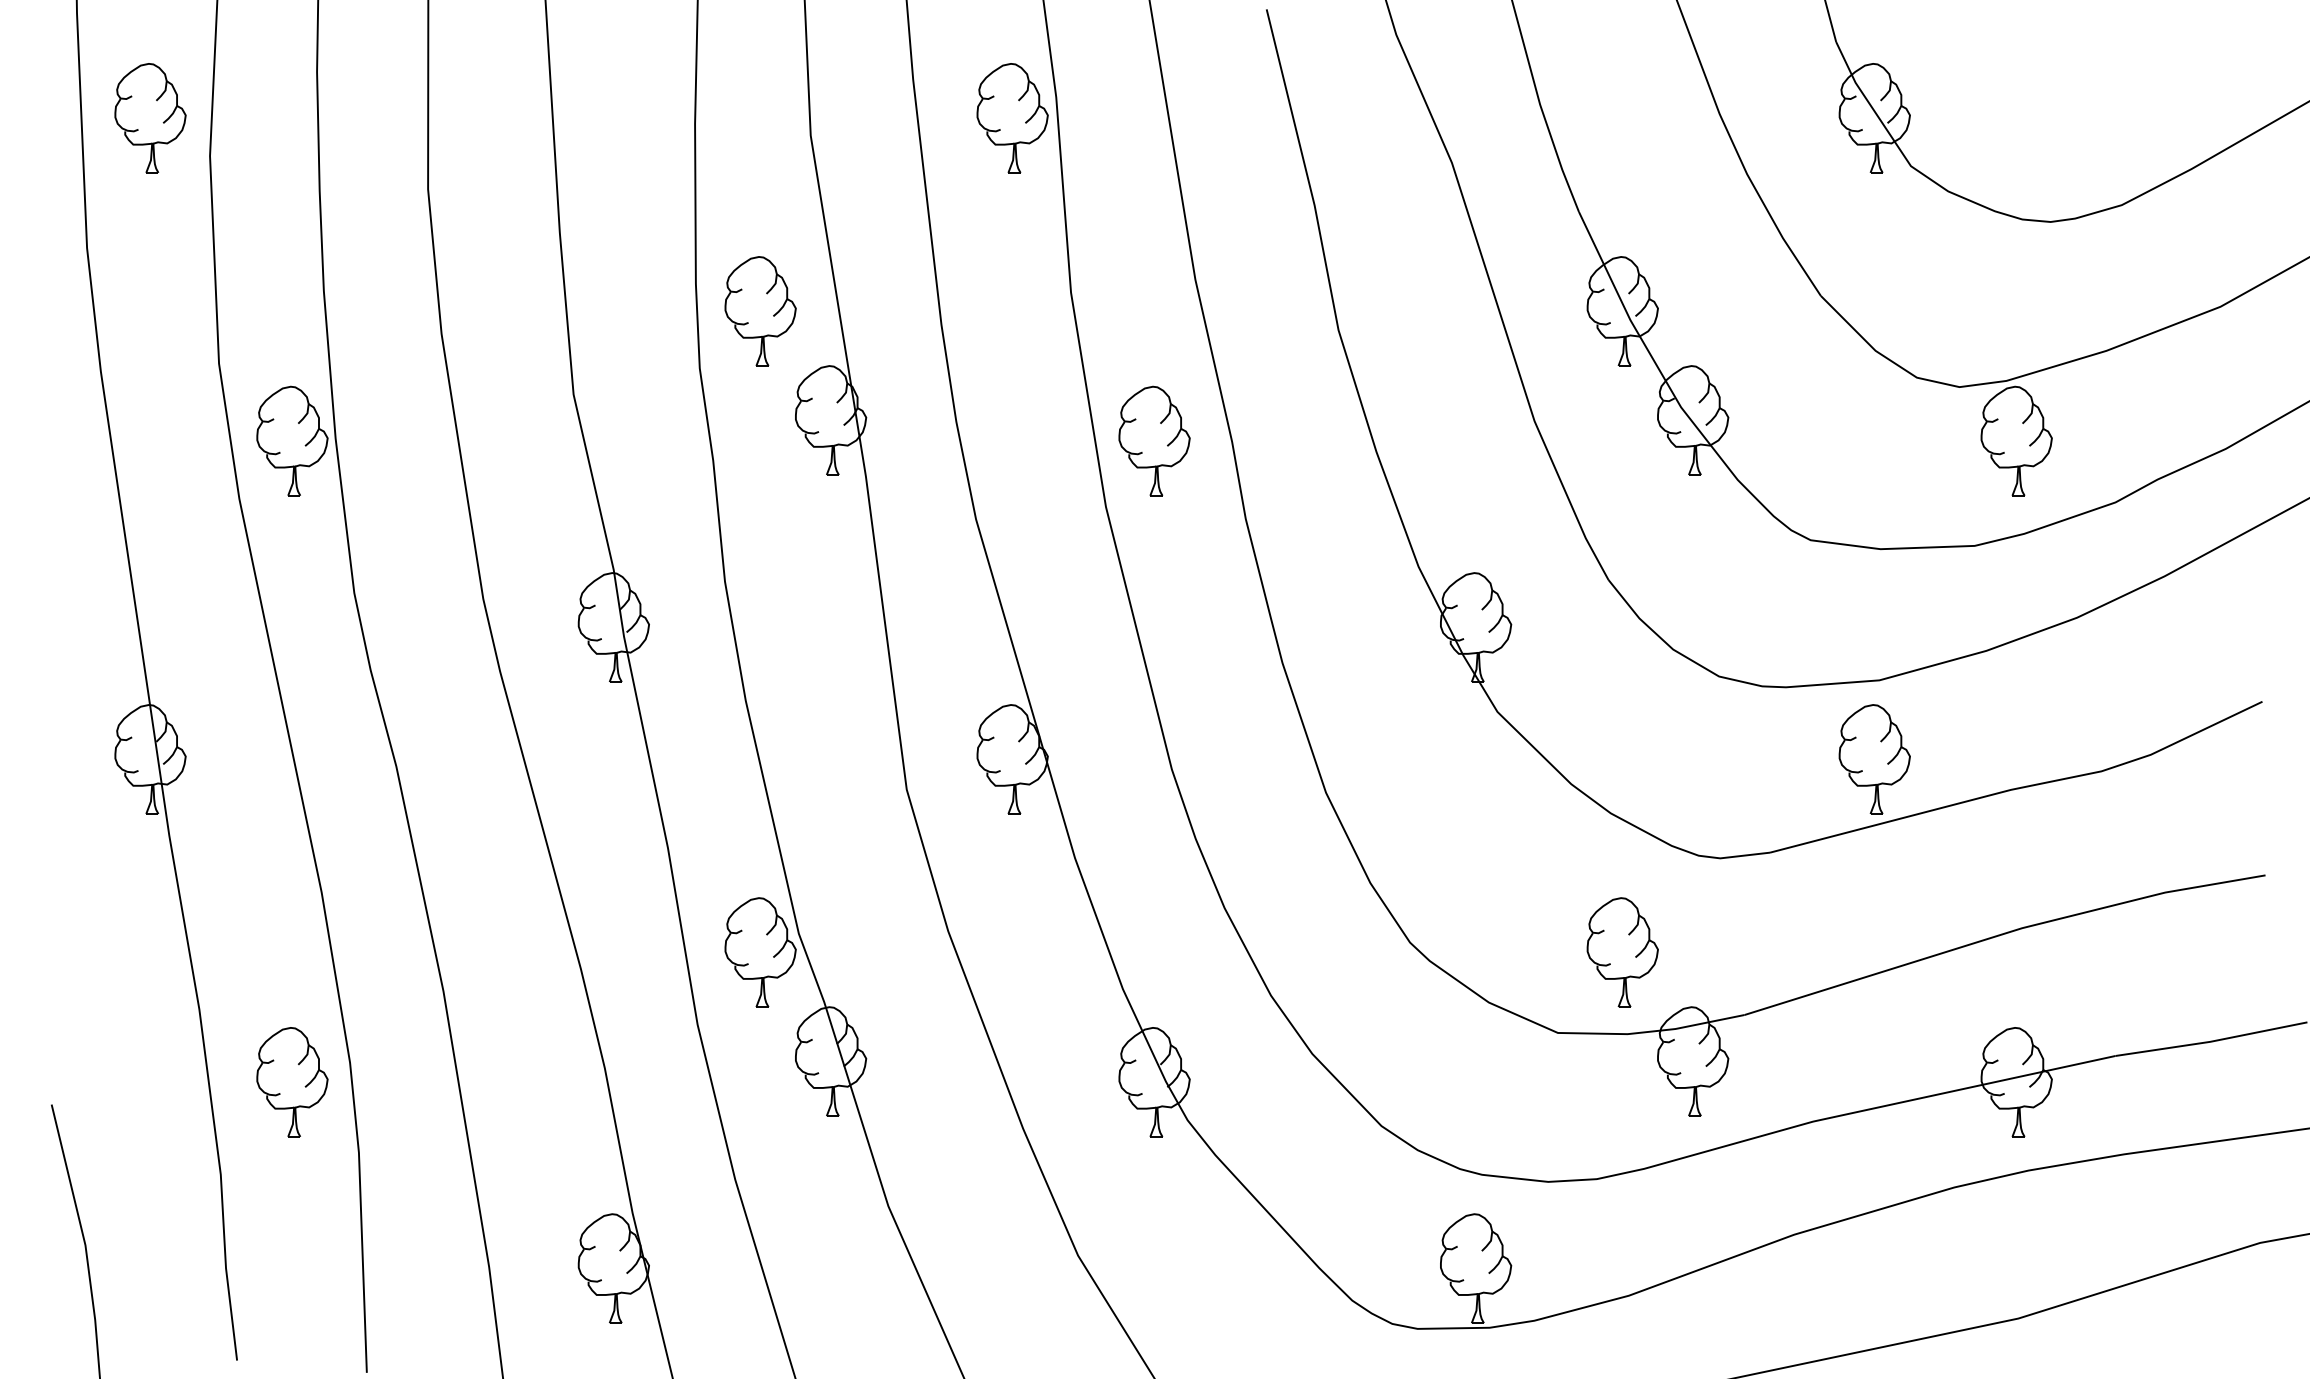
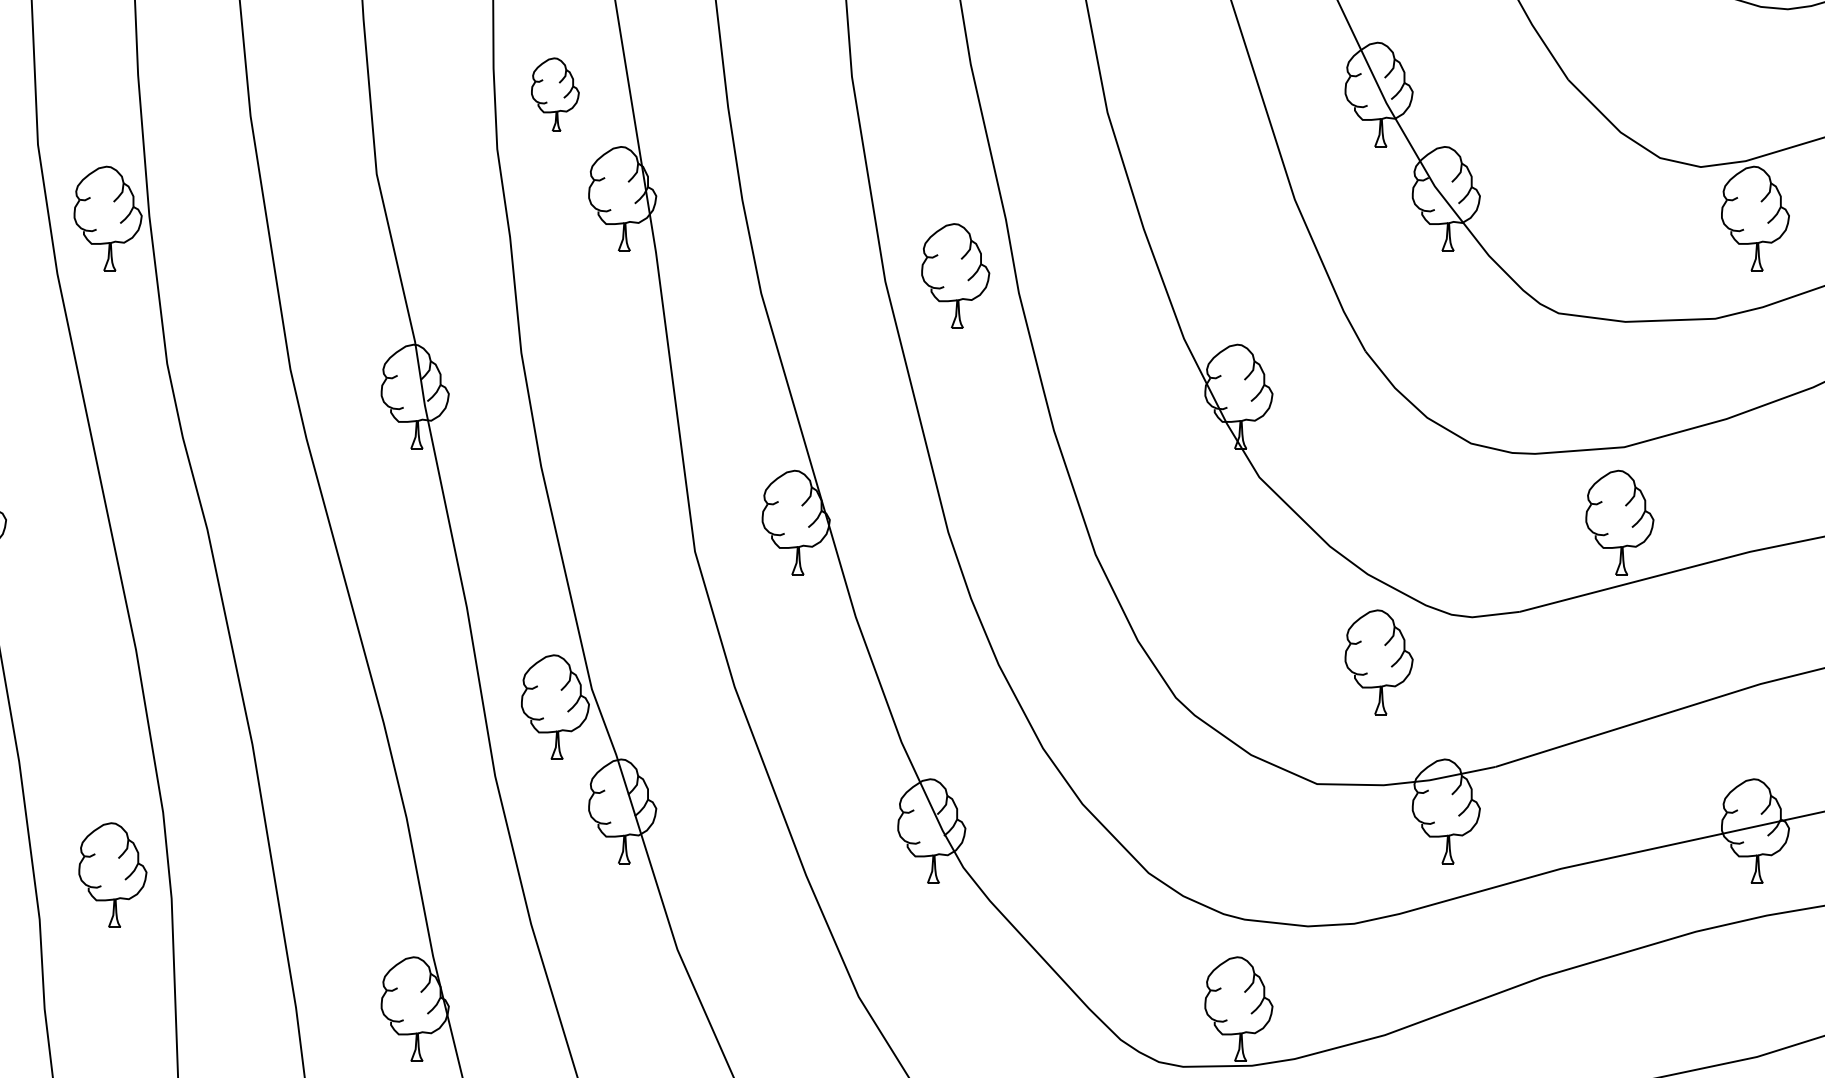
part: (760, 311) -> (555, 94), size x0.7
part: (1154, 440) -> (955, 275), moved
part: (1622, 952) -> (1378, 662), moved
part: (292, 1082) -> (112, 875), moved

